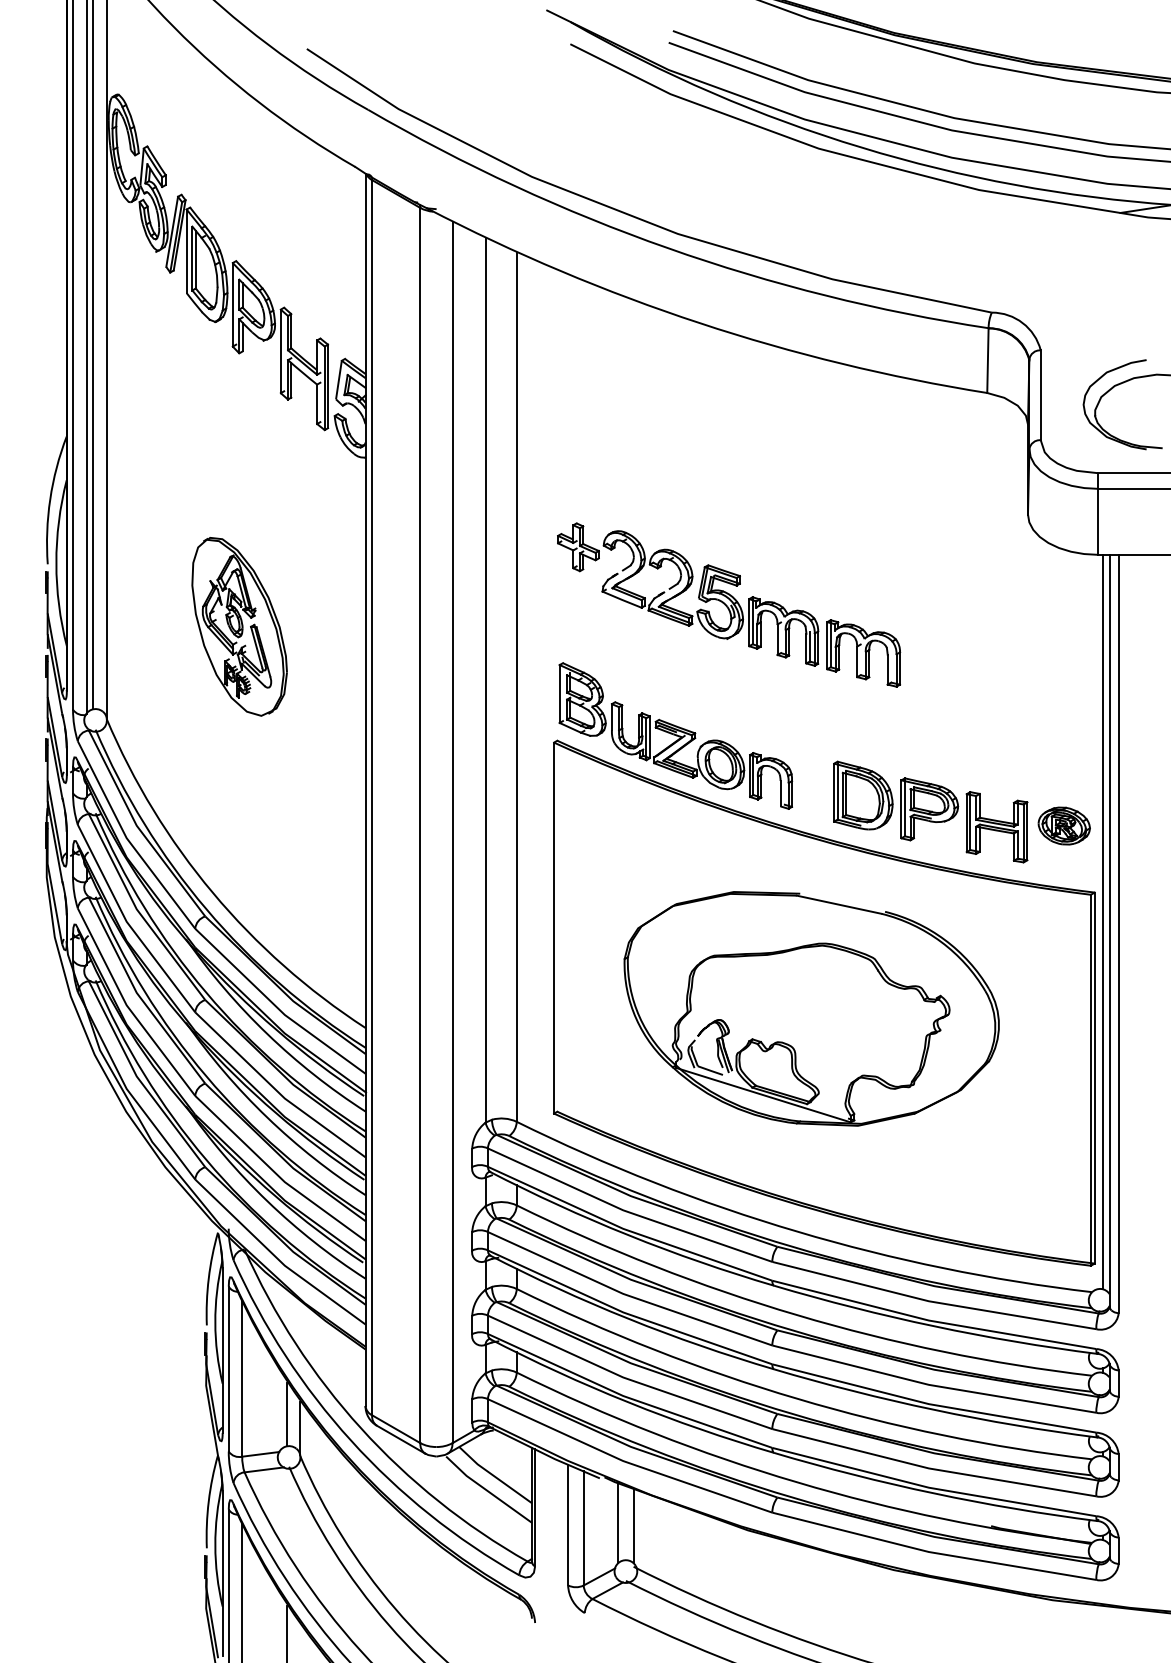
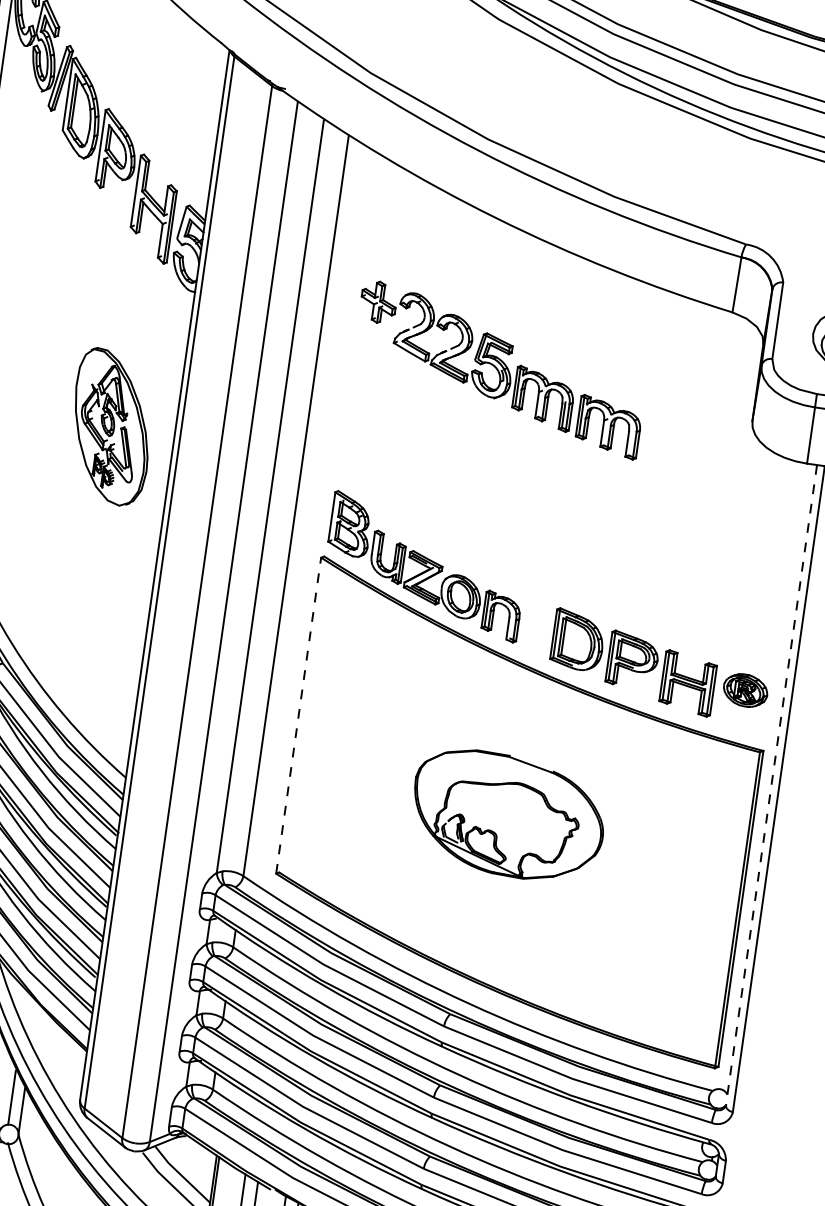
part: (729, 604) -> (500, 369), moved
part: (239, 626) -> (111, 426), moved
line: (1102, 921) -> (766, 776), removed
line: (554, 927) -> (299, 715), solid -> dashed
line: (1109, 931) -> (771, 785), solid -> dashed
part: (811, 1008) -> (508, 815), size x0.6

